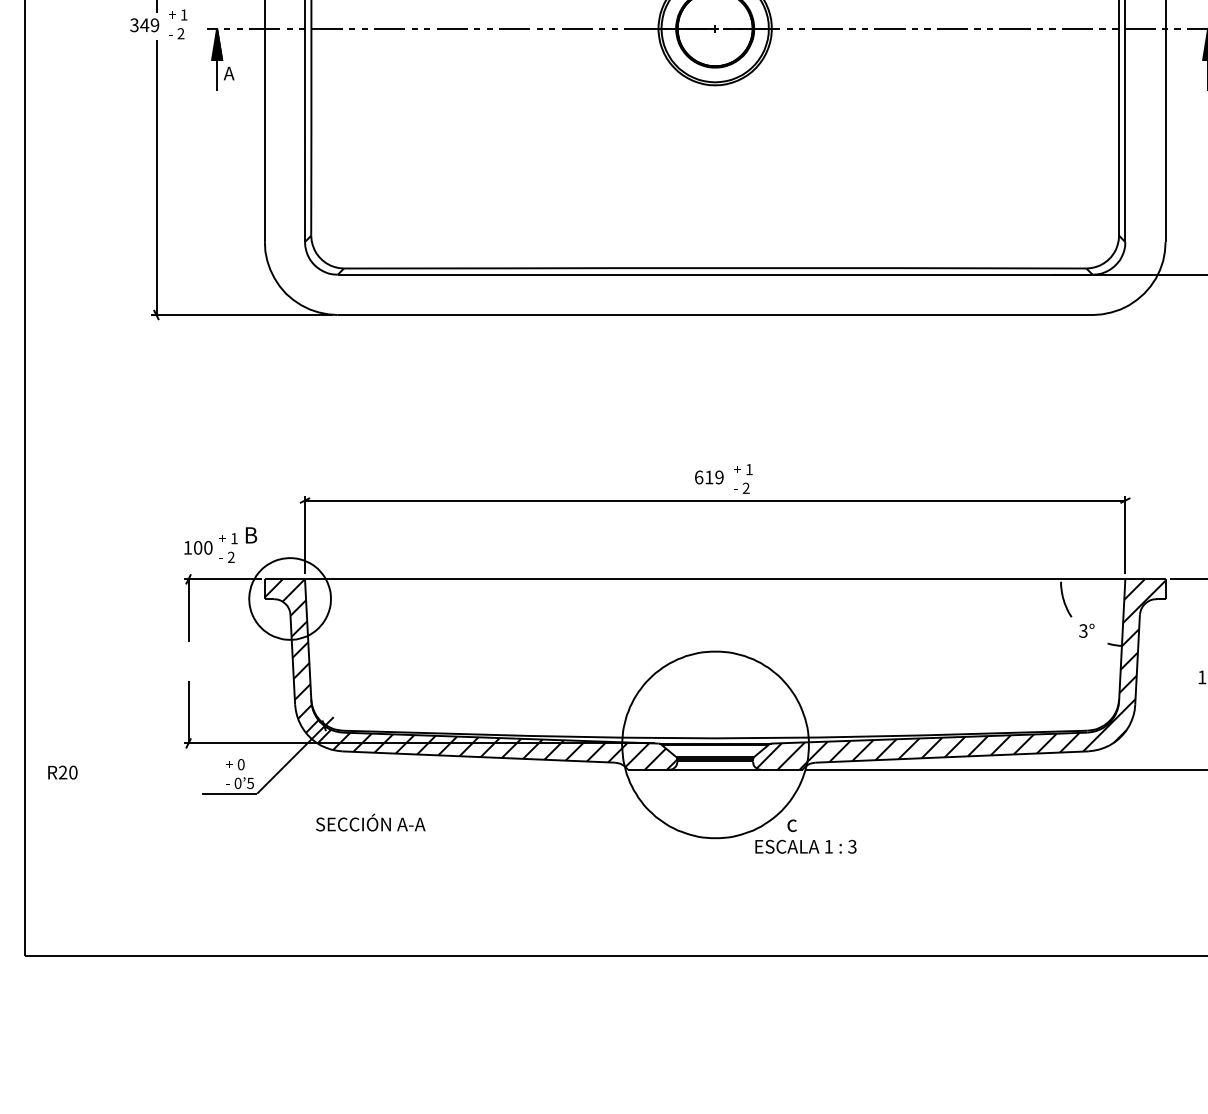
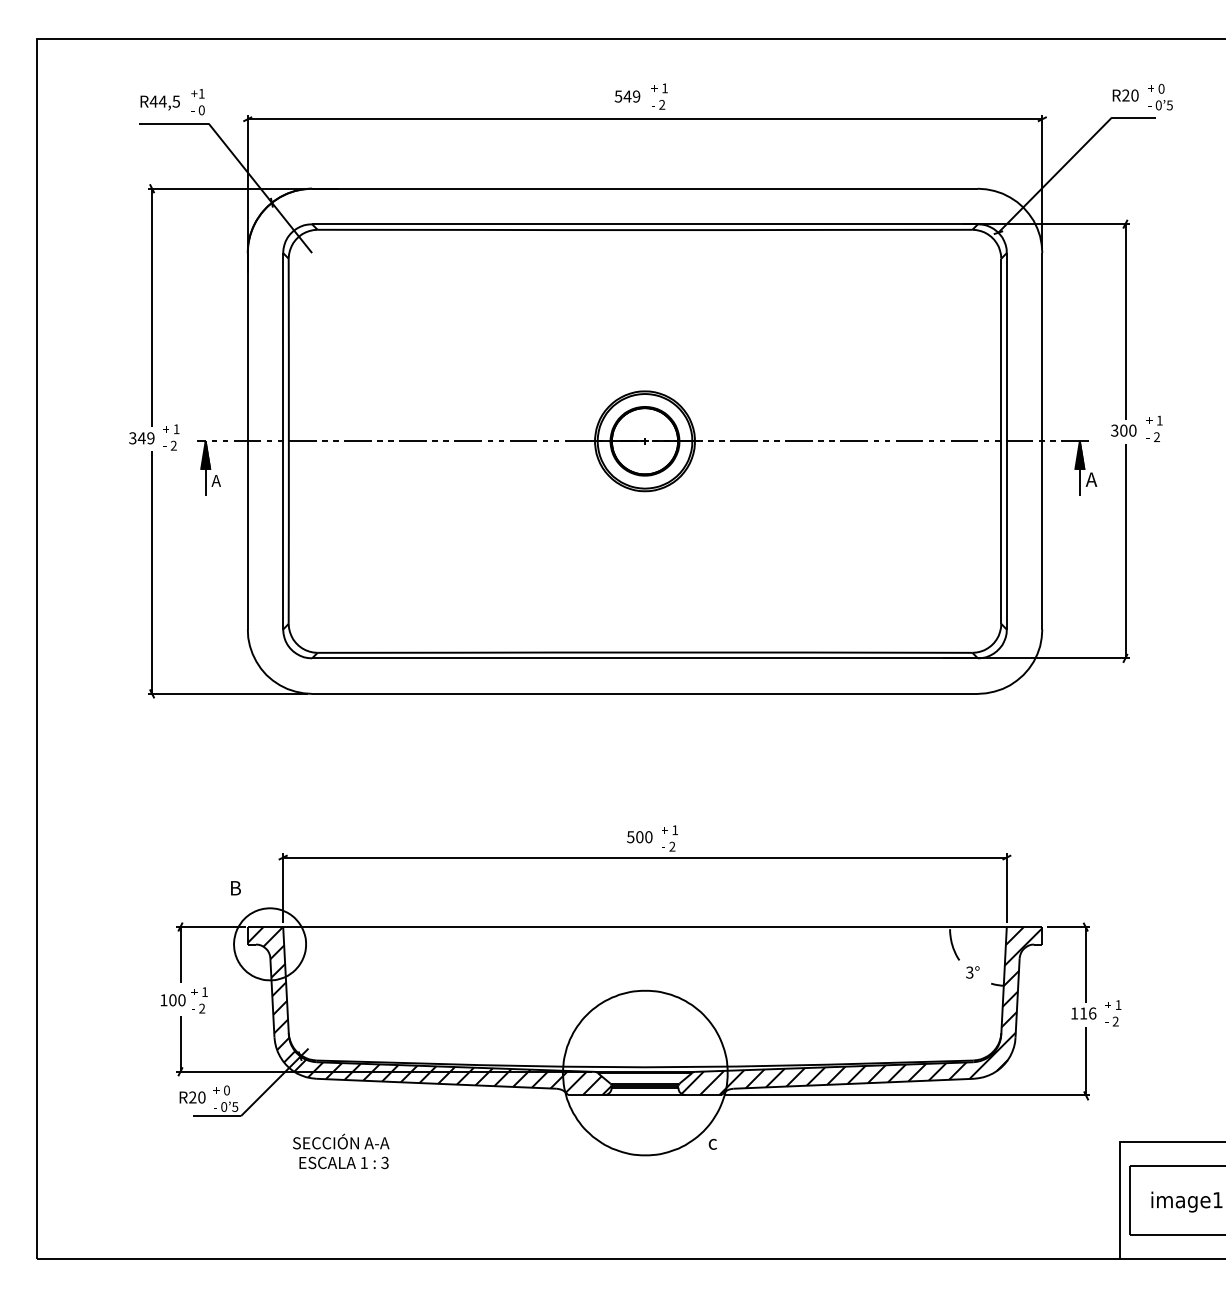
text: (708, 477) -> (639, 837), 619 -> 500
text: (210, 548) -> (183, 1000), moved
text: (62, 772) -> (192, 1097), moved
text: (805, 846) -> (343, 1162), moved

